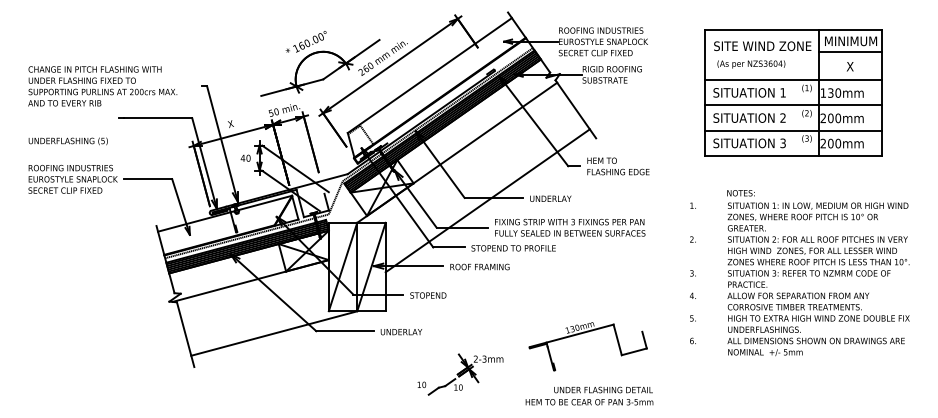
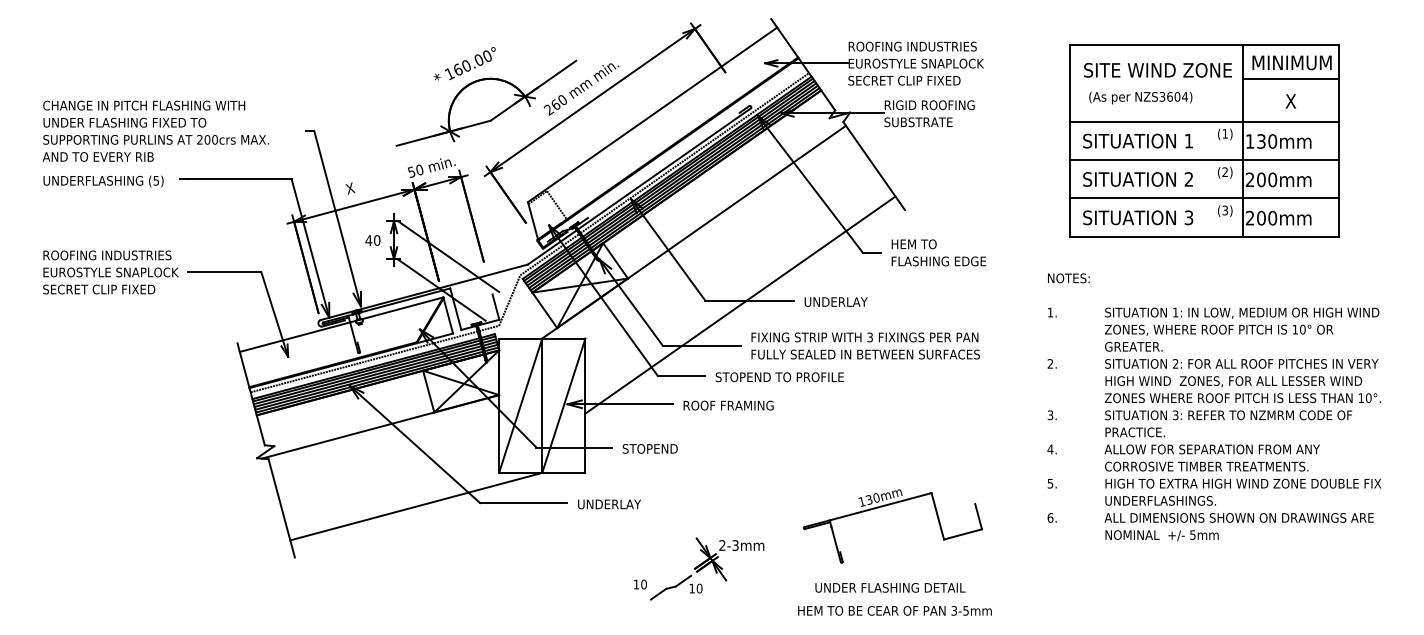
text: (67, 141) -> (102, 181), moved
text: (740, 193) -> (1068, 278), moved
text: (603, 389) -> (890, 587), moved

